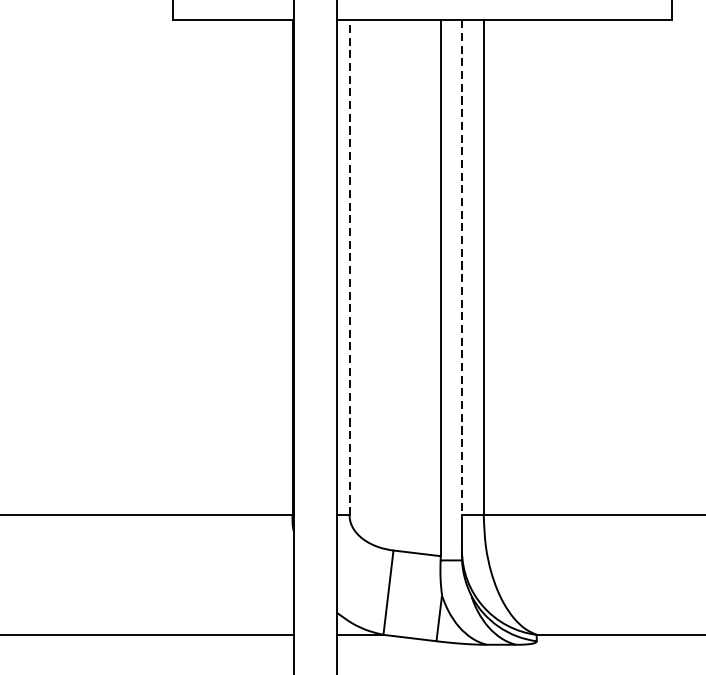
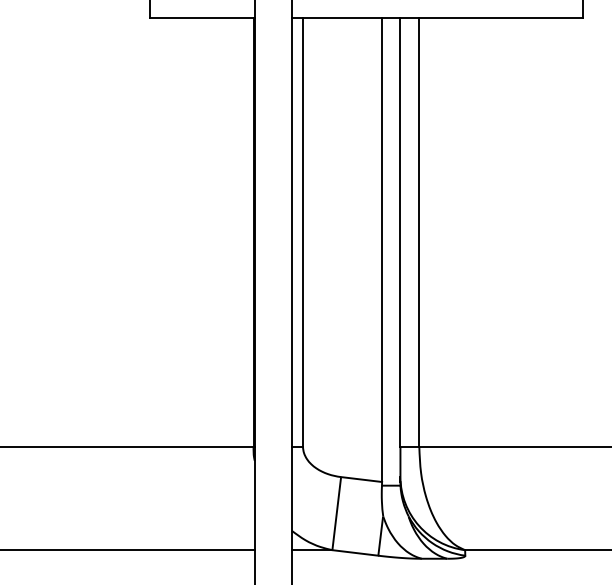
line: (350, 268) -> (303, 232), dashed -> solid
line: (462, 268) -> (400, 232), dashed -> solid

